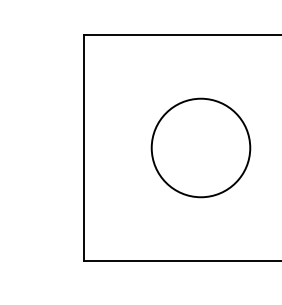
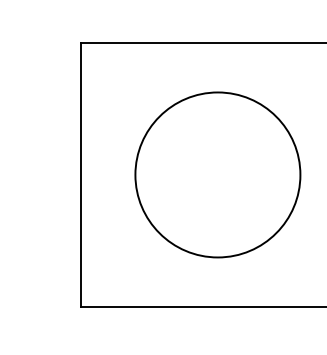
circle: (200, 147) -> (217, 174), size x1.43

